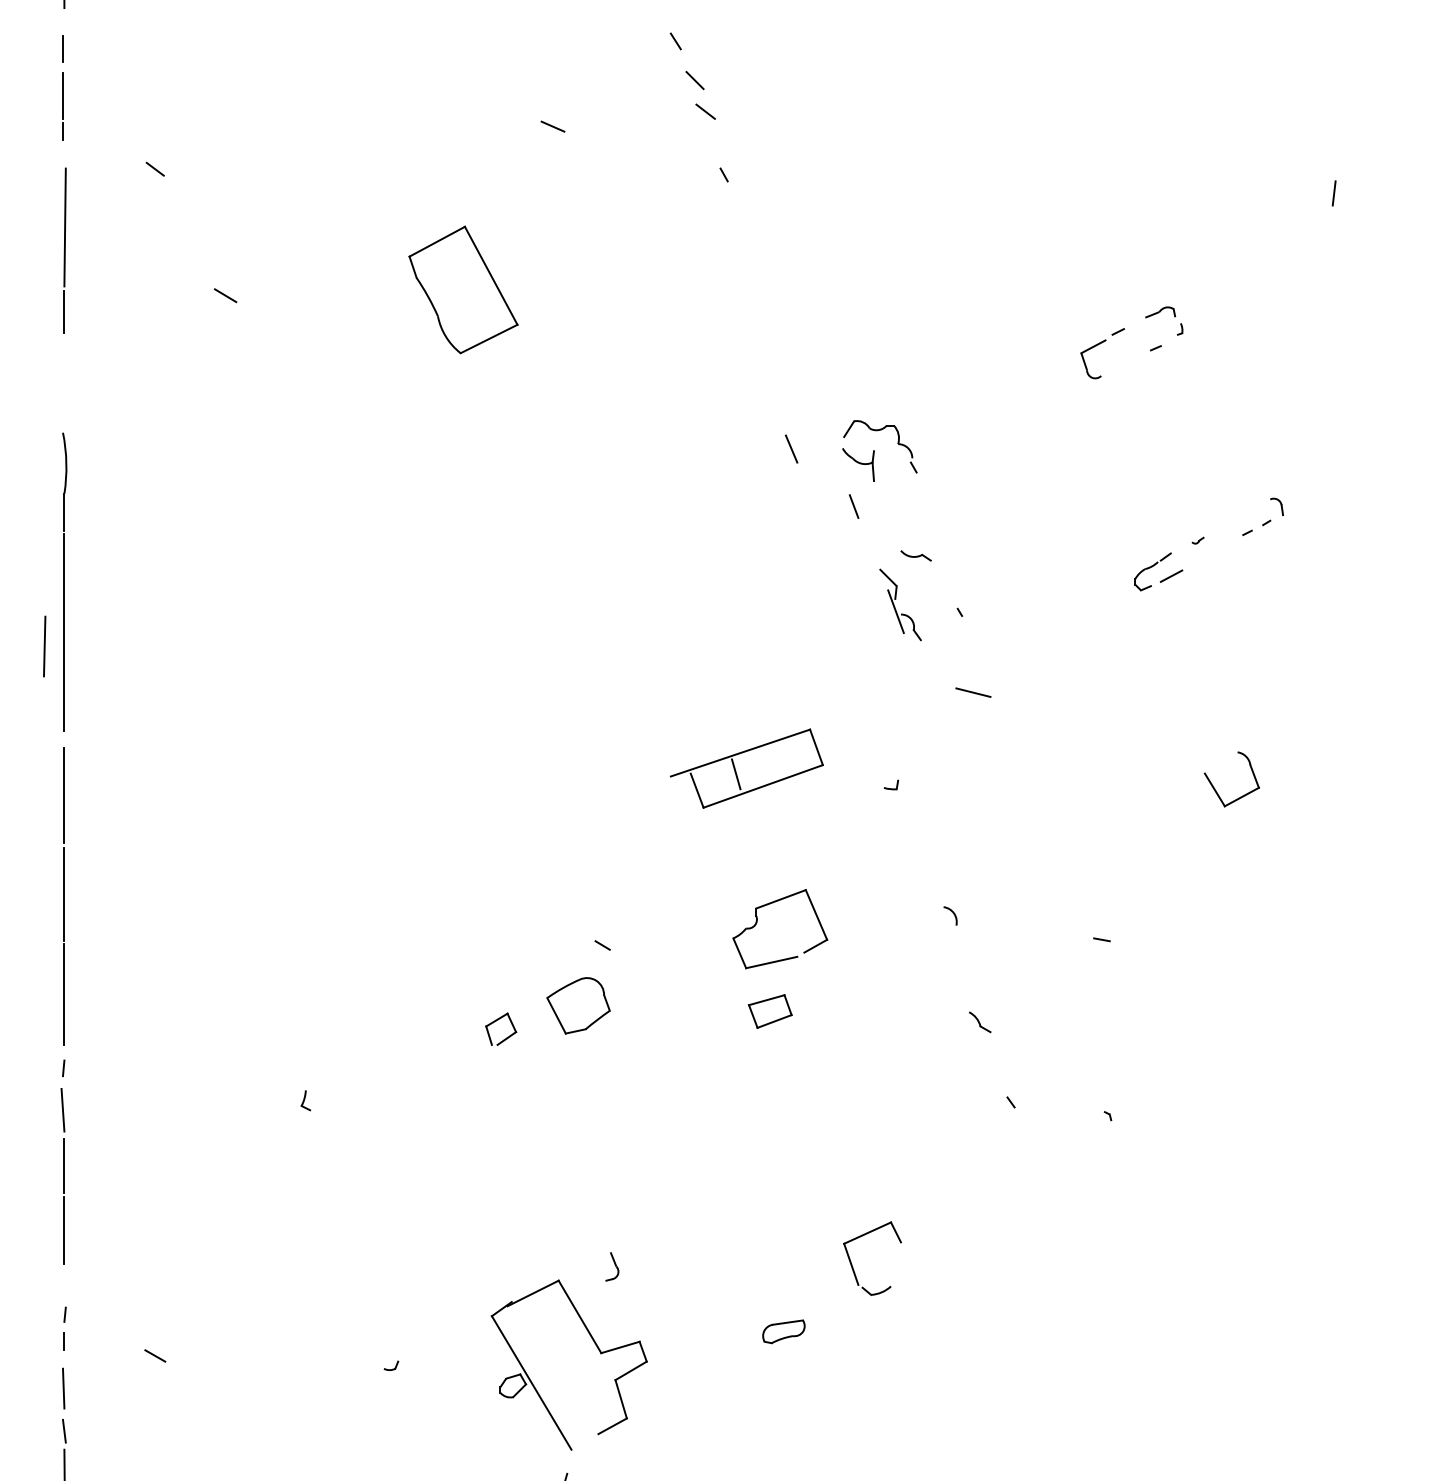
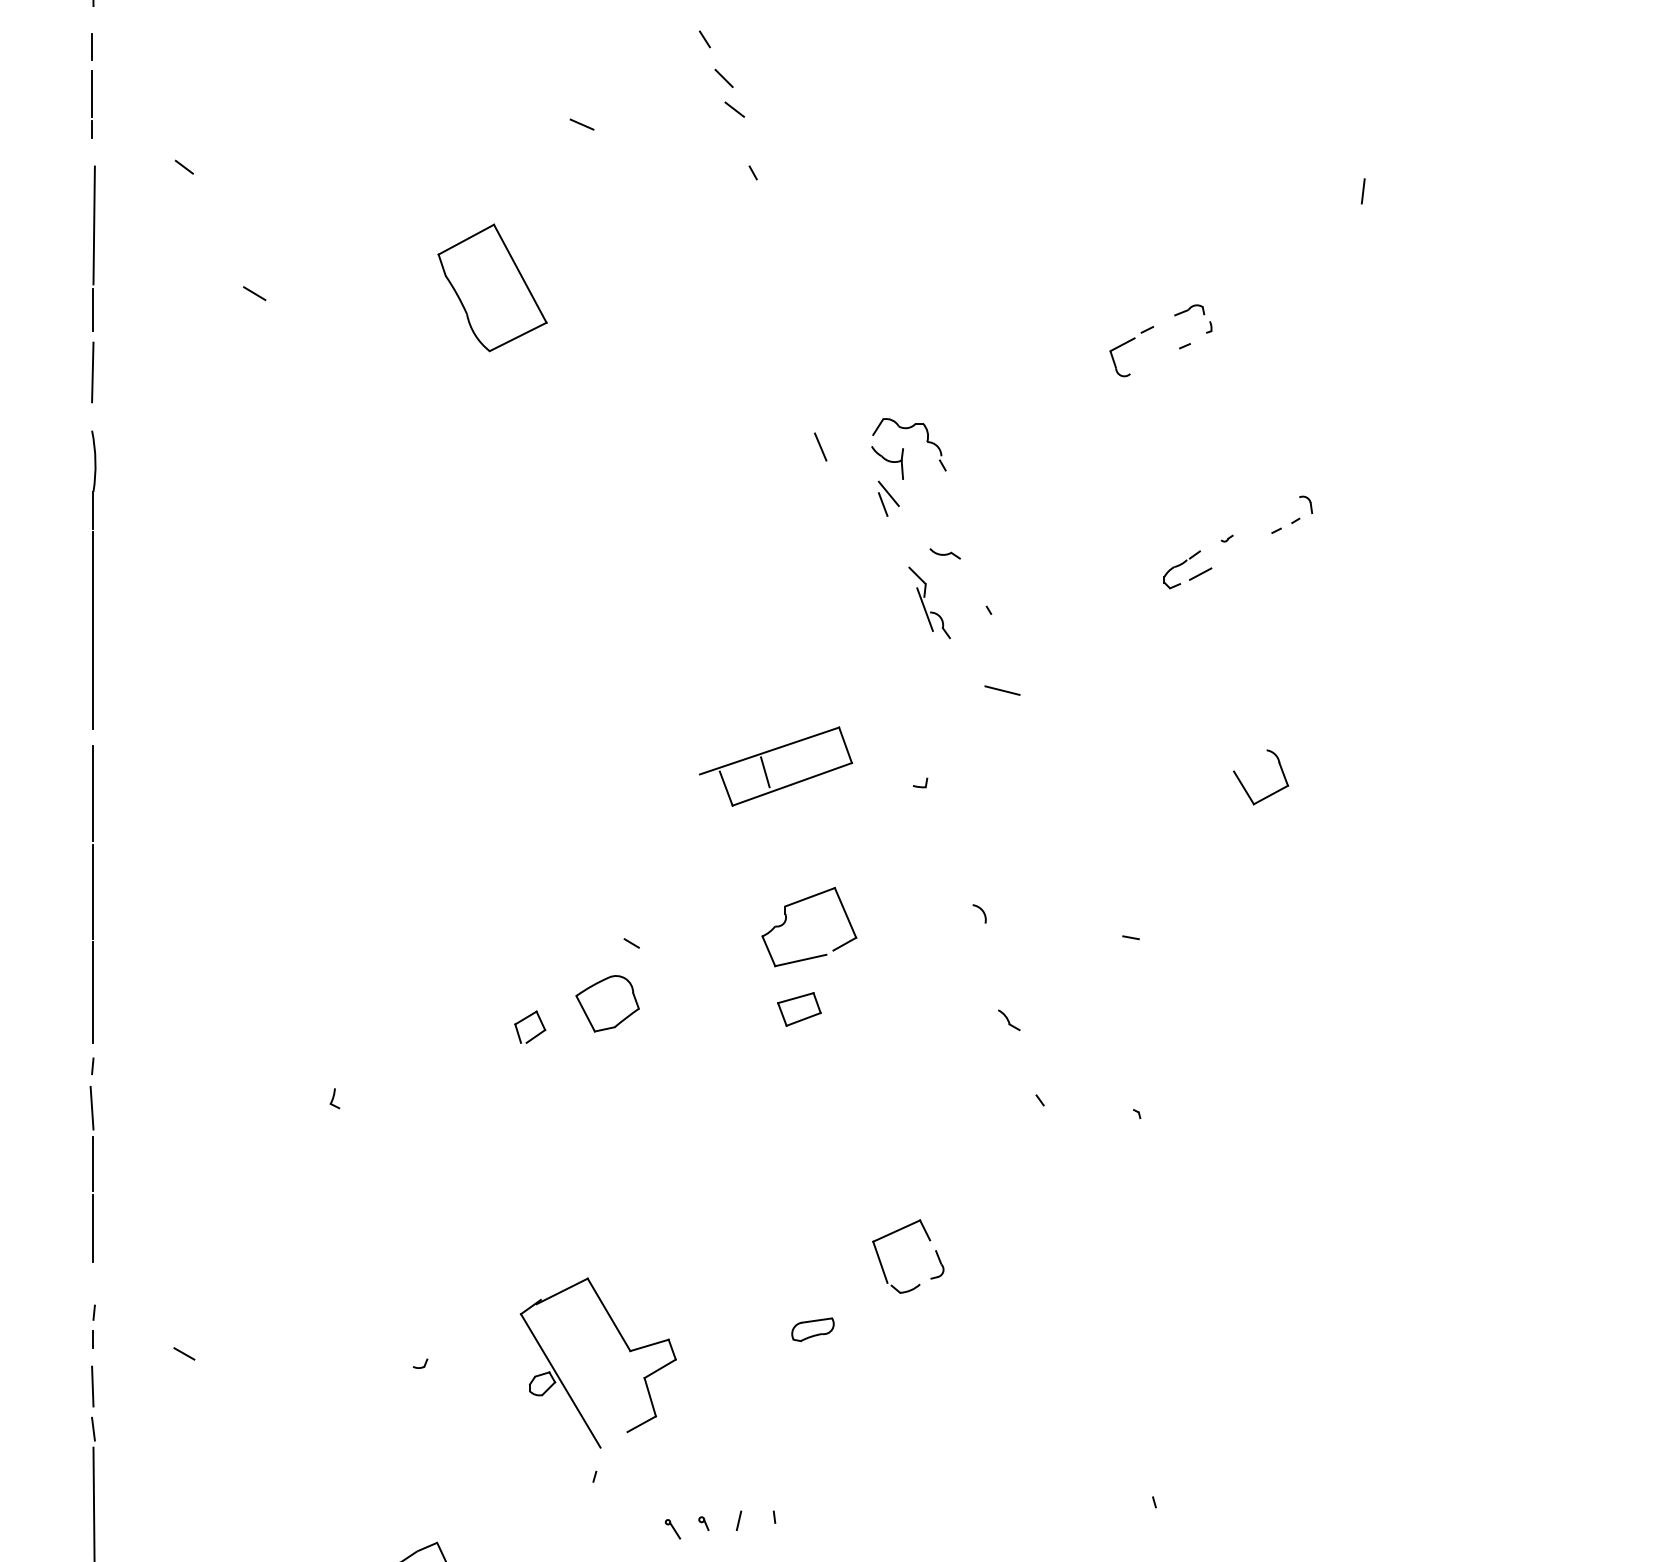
line: (859, 495) -> (888, 493), added
line: (44, 646) -> (92, 372), moved
part: (612, 1266) -> (937, 1264), moved

